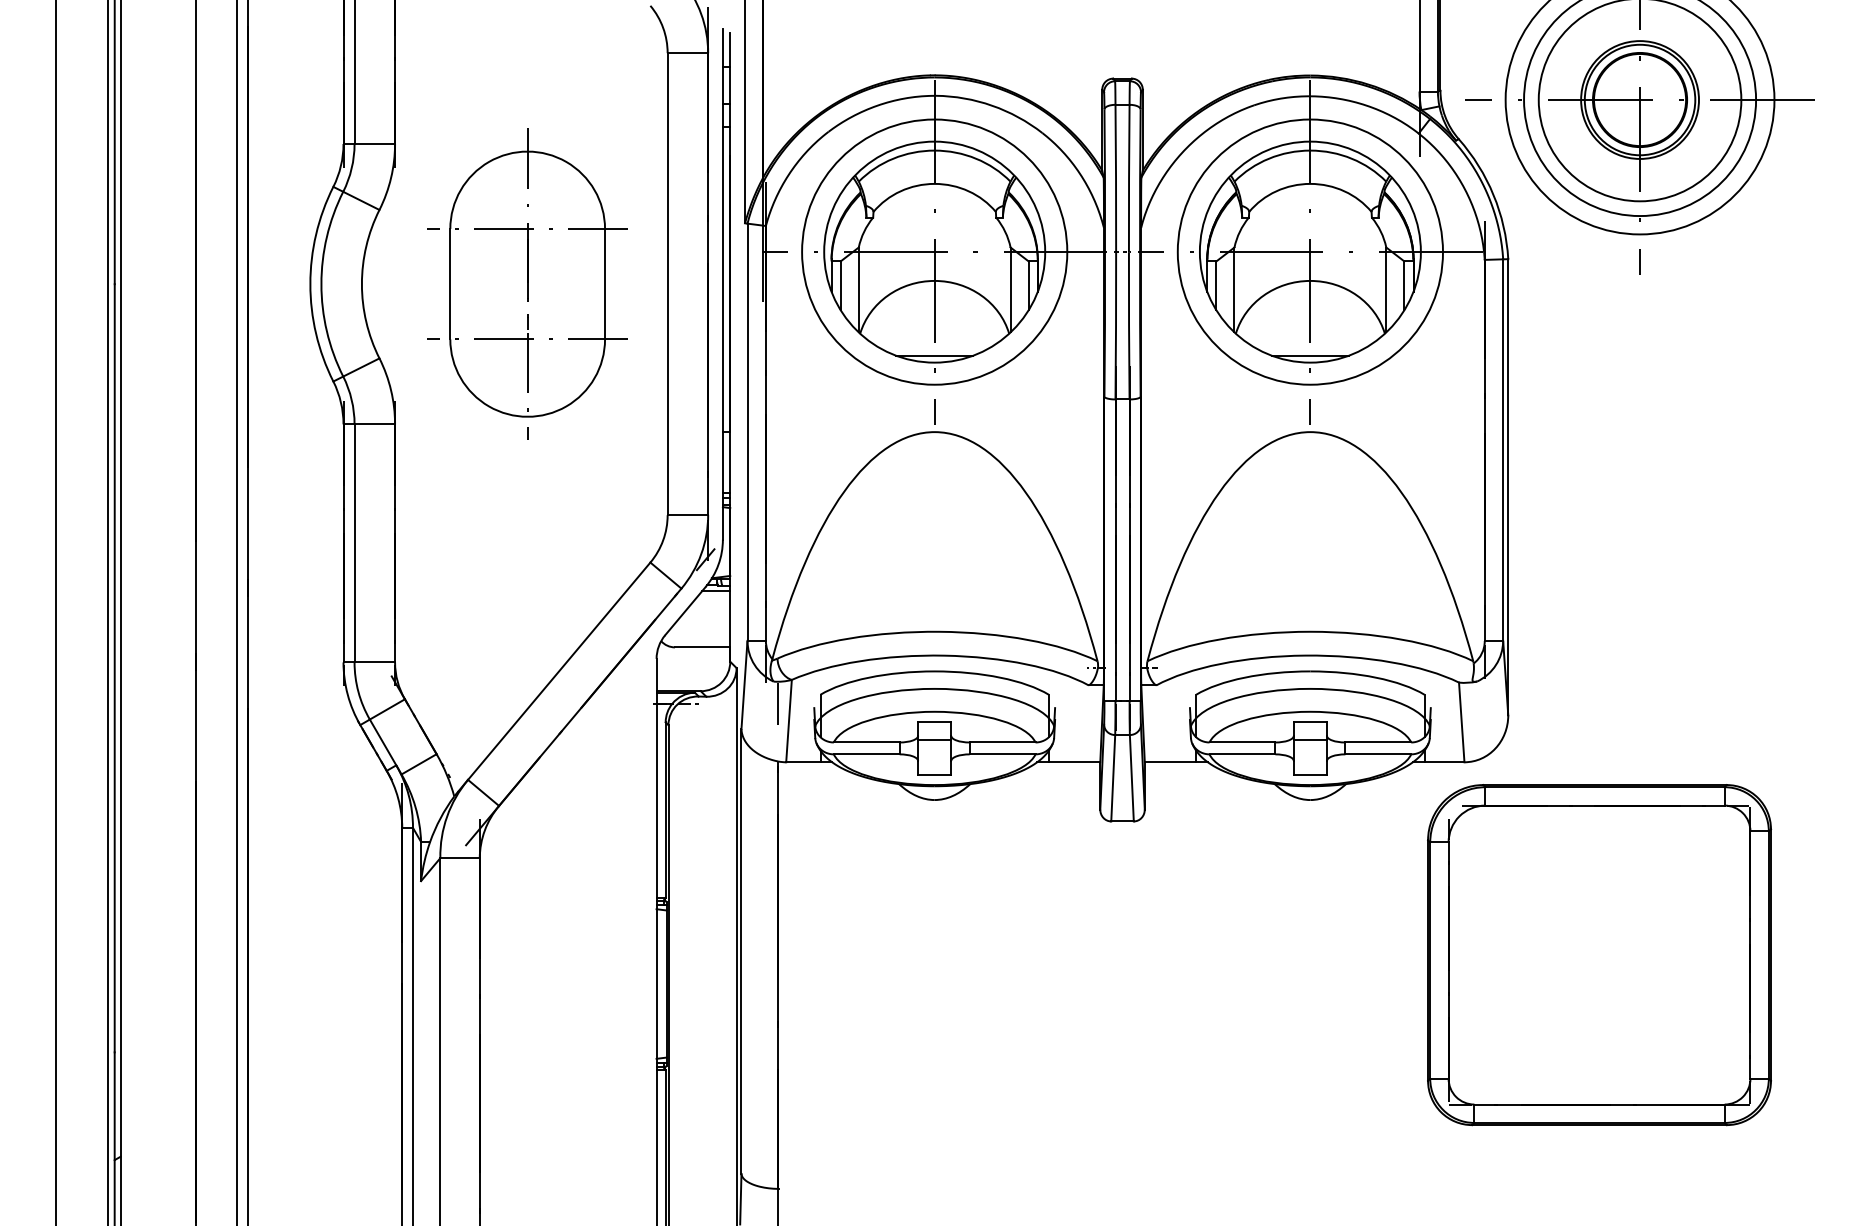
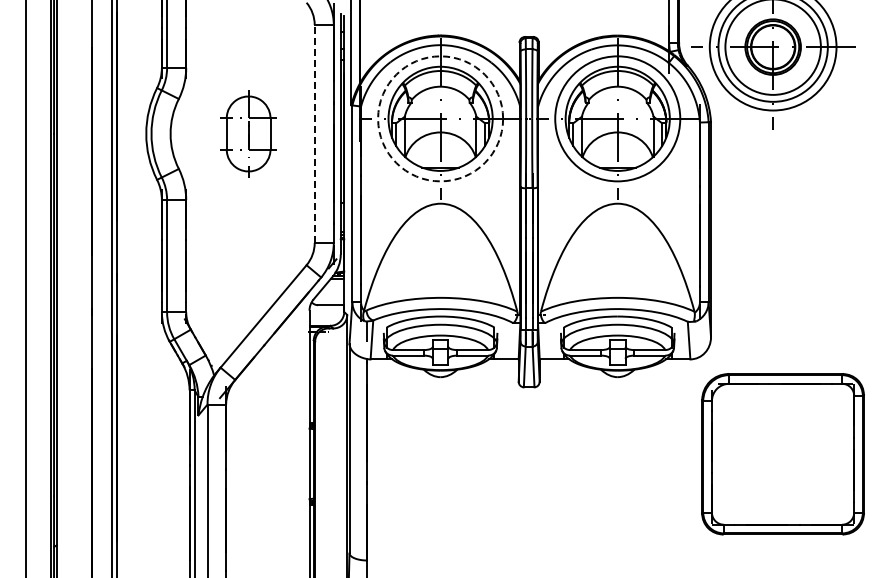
circle: (934, 251) -> (440, 118), solid -> dashed
part: (527, 283) -> (248, 133), size x0.6
line: (667, 283) -> (314, 133), solid -> dashed
part: (1598, 955) -> (782, 454), moved

